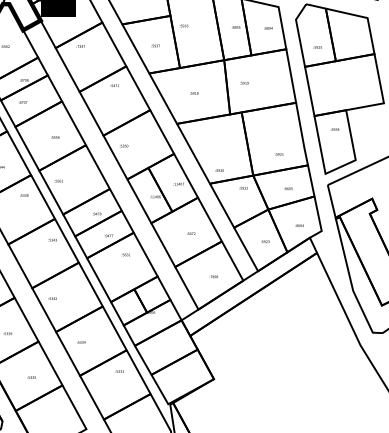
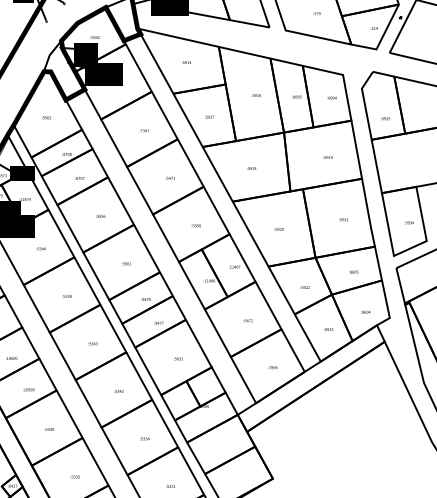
text: (184, 26) -> (256, 95), moved
text: (80, 46) -> (144, 130), moved
text: (244, 83) -> (327, 157), moved
text: (114, 85) -> (169, 178), moved
text: (22, 102) -> (79, 178), moved
text: (334, 129) -> (408, 222), moved
text: (123, 145) -> (195, 225), moved
text: (279, 154) -> (343, 219), moved
text: (219, 170) -> (278, 229), moved
text: (58, 180) -> (126, 263), moved
text: (243, 188) -> (304, 287), moved
text: (23, 195) -> (66, 296), moved
text: (52, 239) -> (92, 343), moved
text: (126, 254) -> (178, 358), moved
text: (52, 298) -> (118, 391), moved
text: (80, 342) -> (144, 438), moved
text: (119, 371) -> (170, 486), moved

